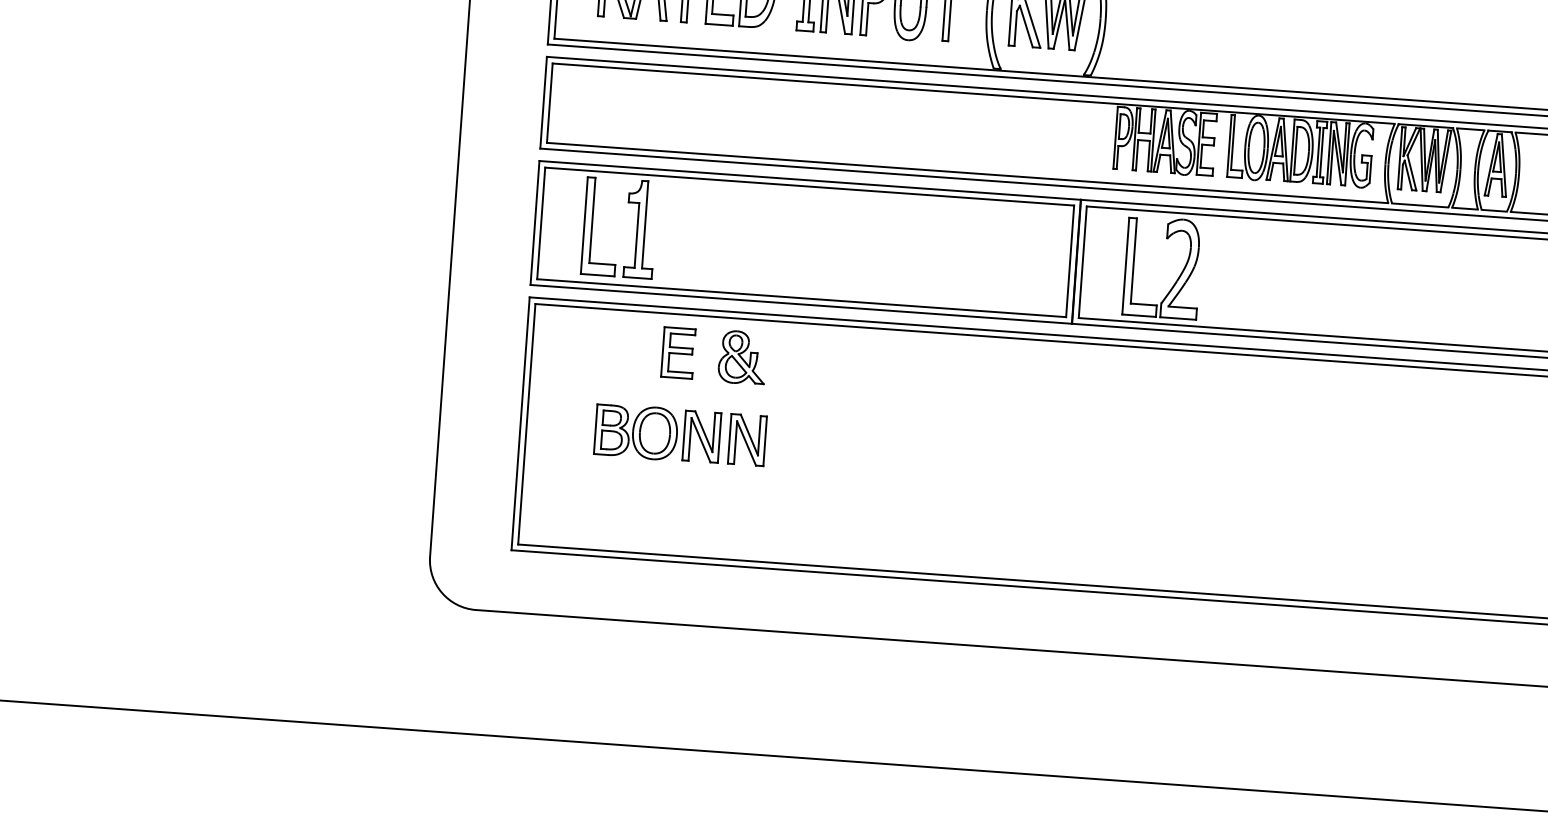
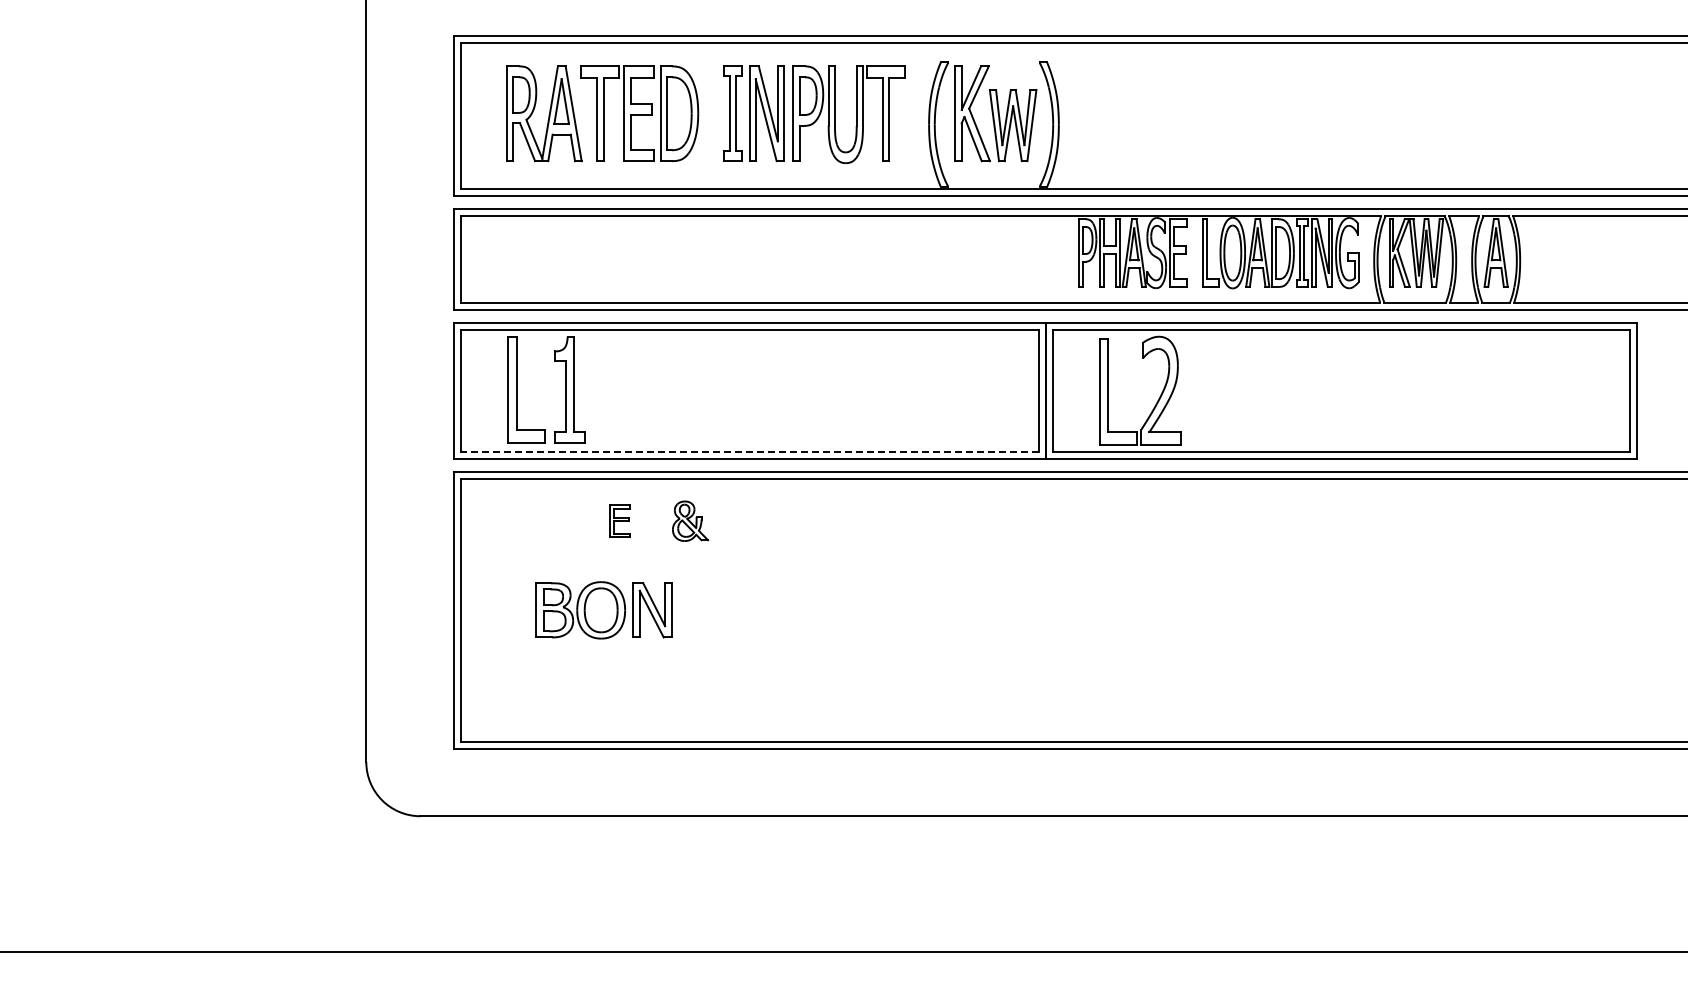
line: (802, 297) -> (750, 451), solid -> dashed
part: (677, 352) -> (619, 520), size x0.6
part: (742, 357) -> (690, 521), size x0.7
part: (747, 440) -> (702, 610), removed

